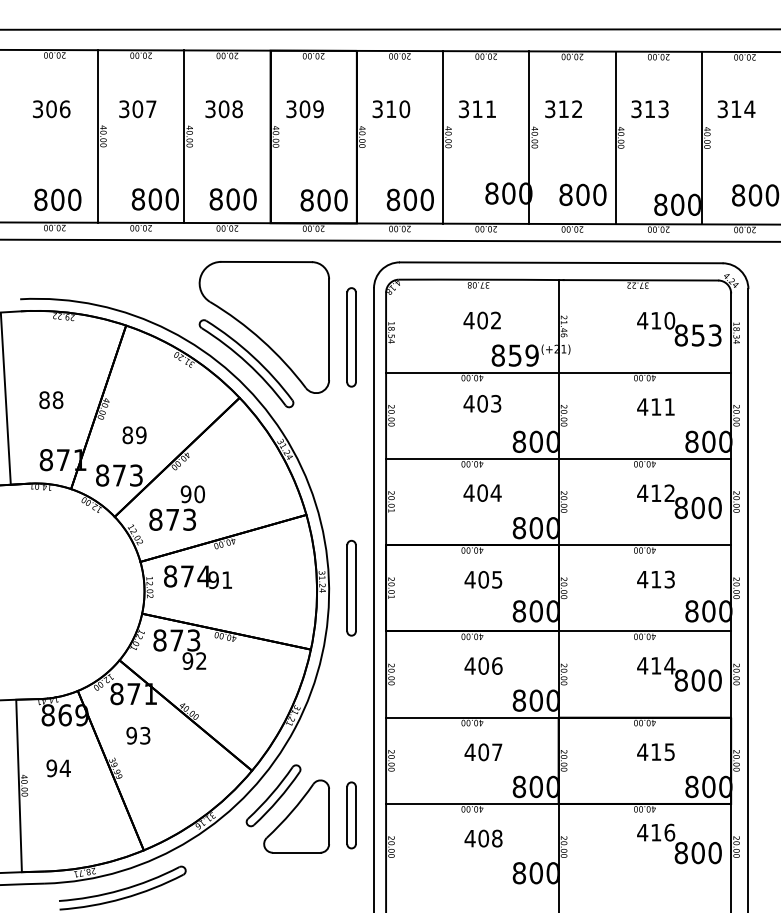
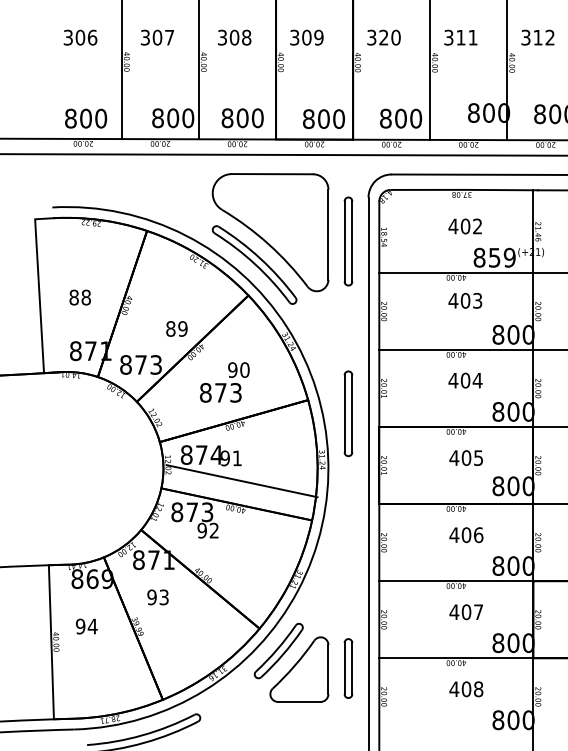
text: (391, 108) -> (384, 37), 310 -> 320
text: (134, 435) -> (176, 329), moved
text: (176, 507) -> (224, 381), moved
part: (351, 587) -> (348, 413), moved
line: (226, 631) -> (242, 481), moved

